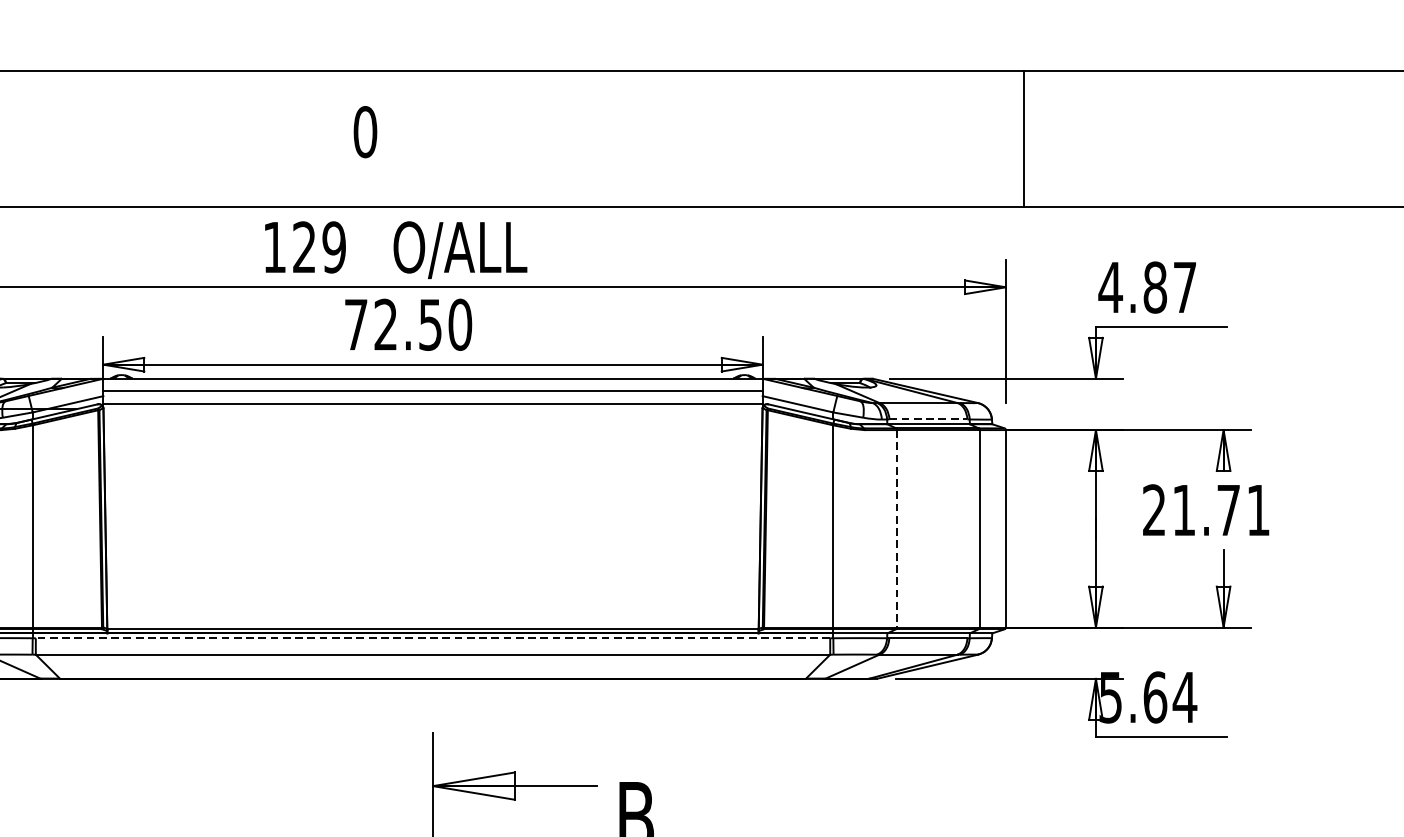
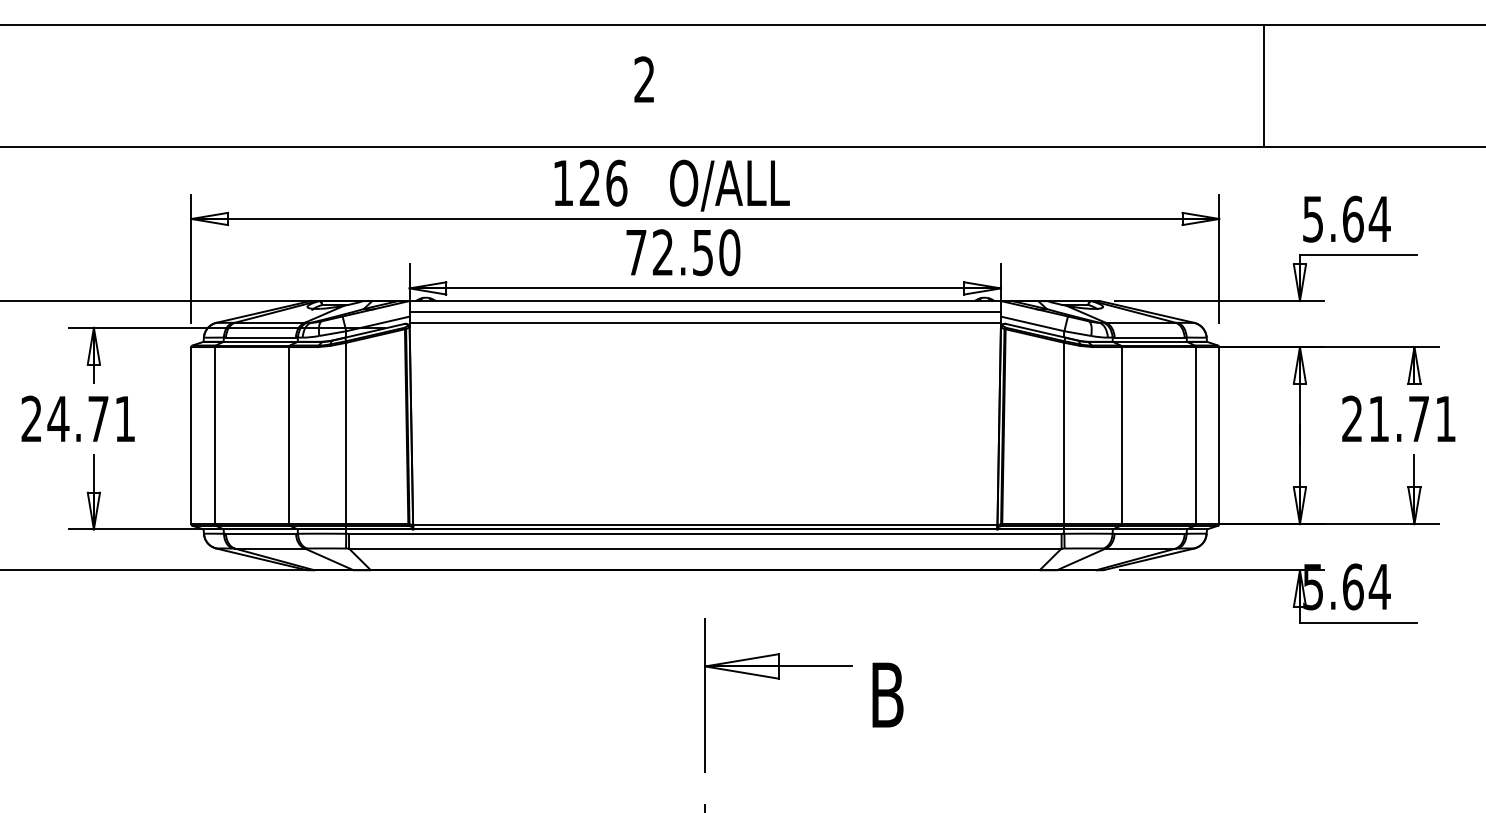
text: (365, 131) -> (644, 79), 0 -> 2
line: (1024, 138) -> (1263, 85), moved
text: (334, 246) -> (616, 182), 129 -> 126
text: (1147, 286) -> (1346, 218), 4.87 -> 5.64
line: (928, 419) -> (1149, 337), dashed -> solid
line: (897, 528) -> (1121, 435), dashed -> solid
line: (432, 637) -> (704, 533), dashed -> solid

